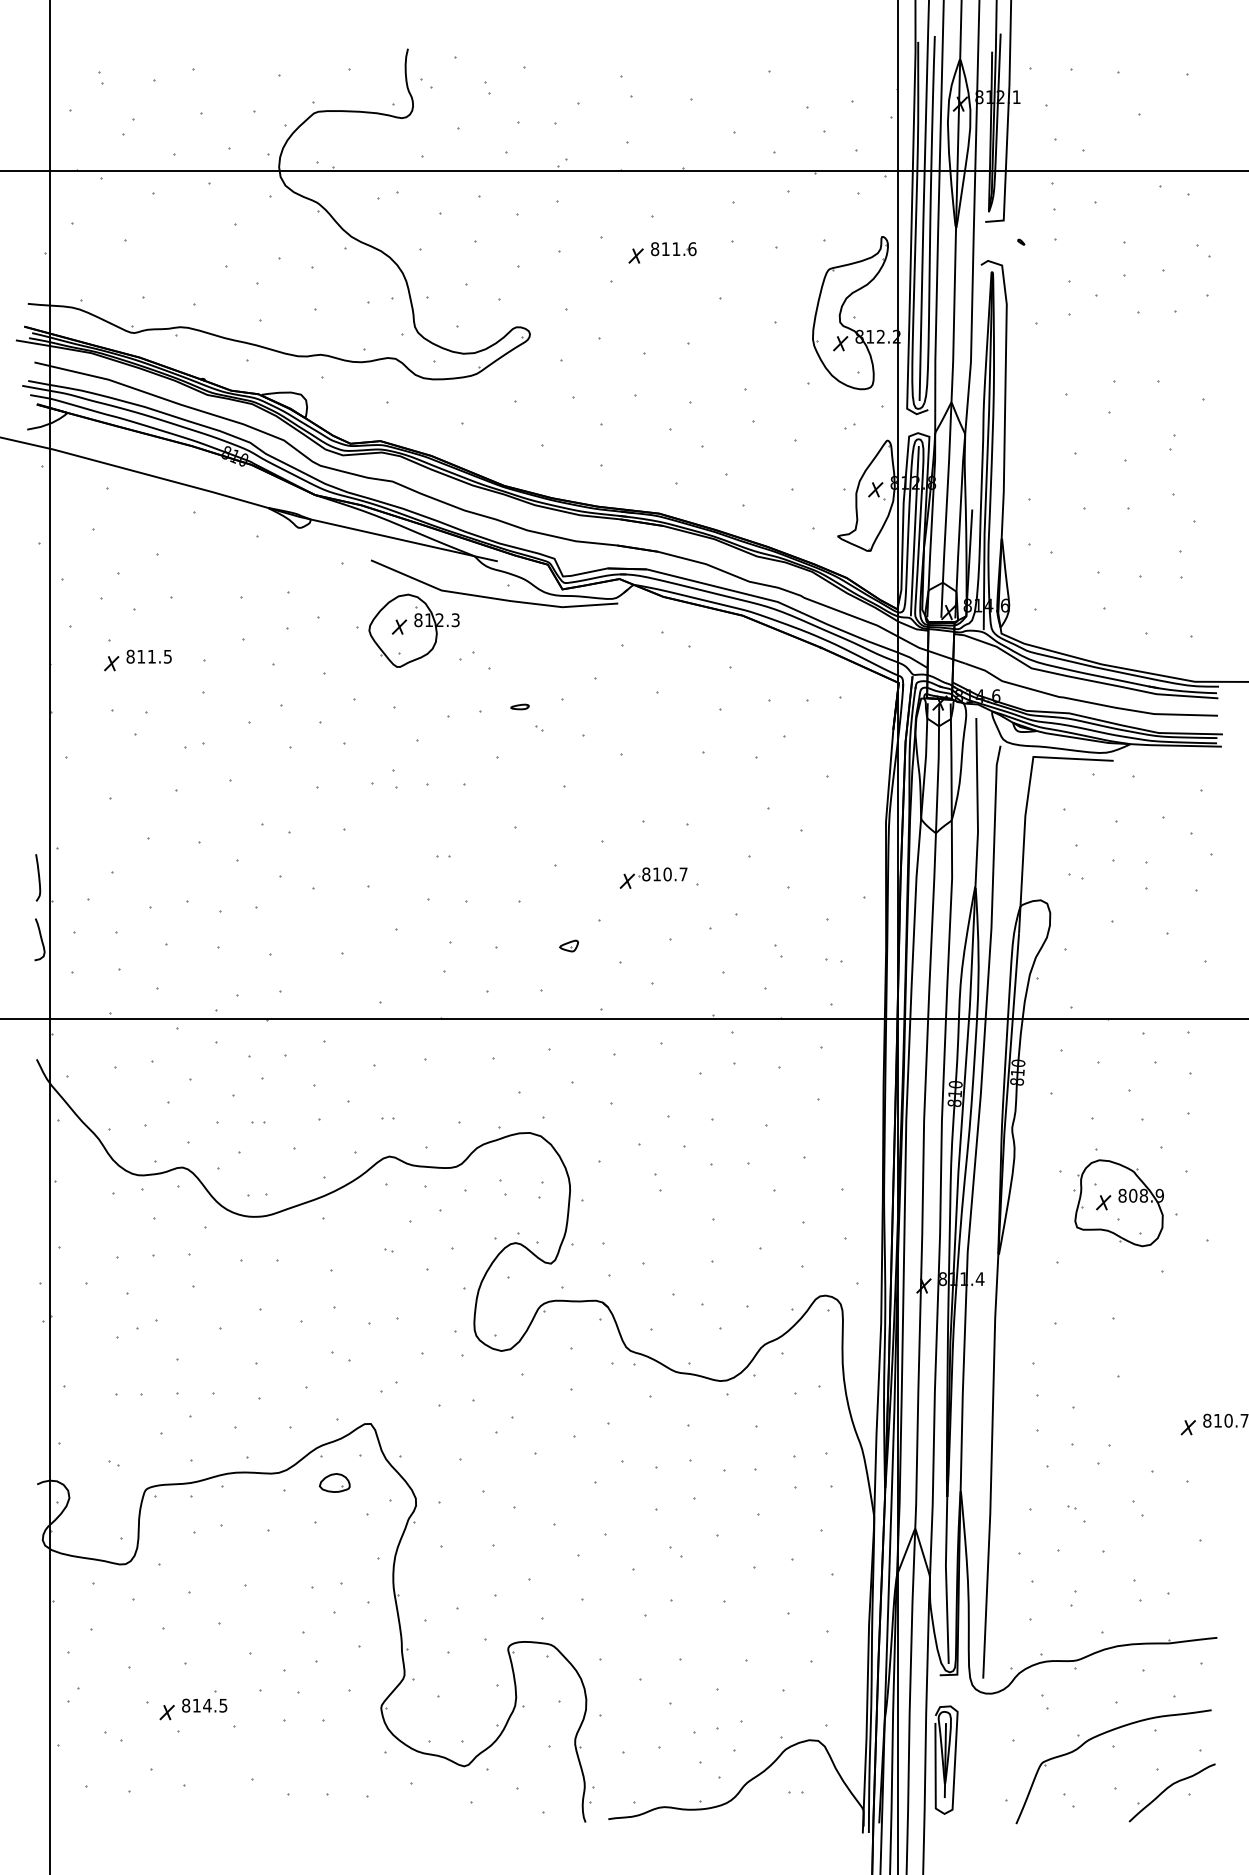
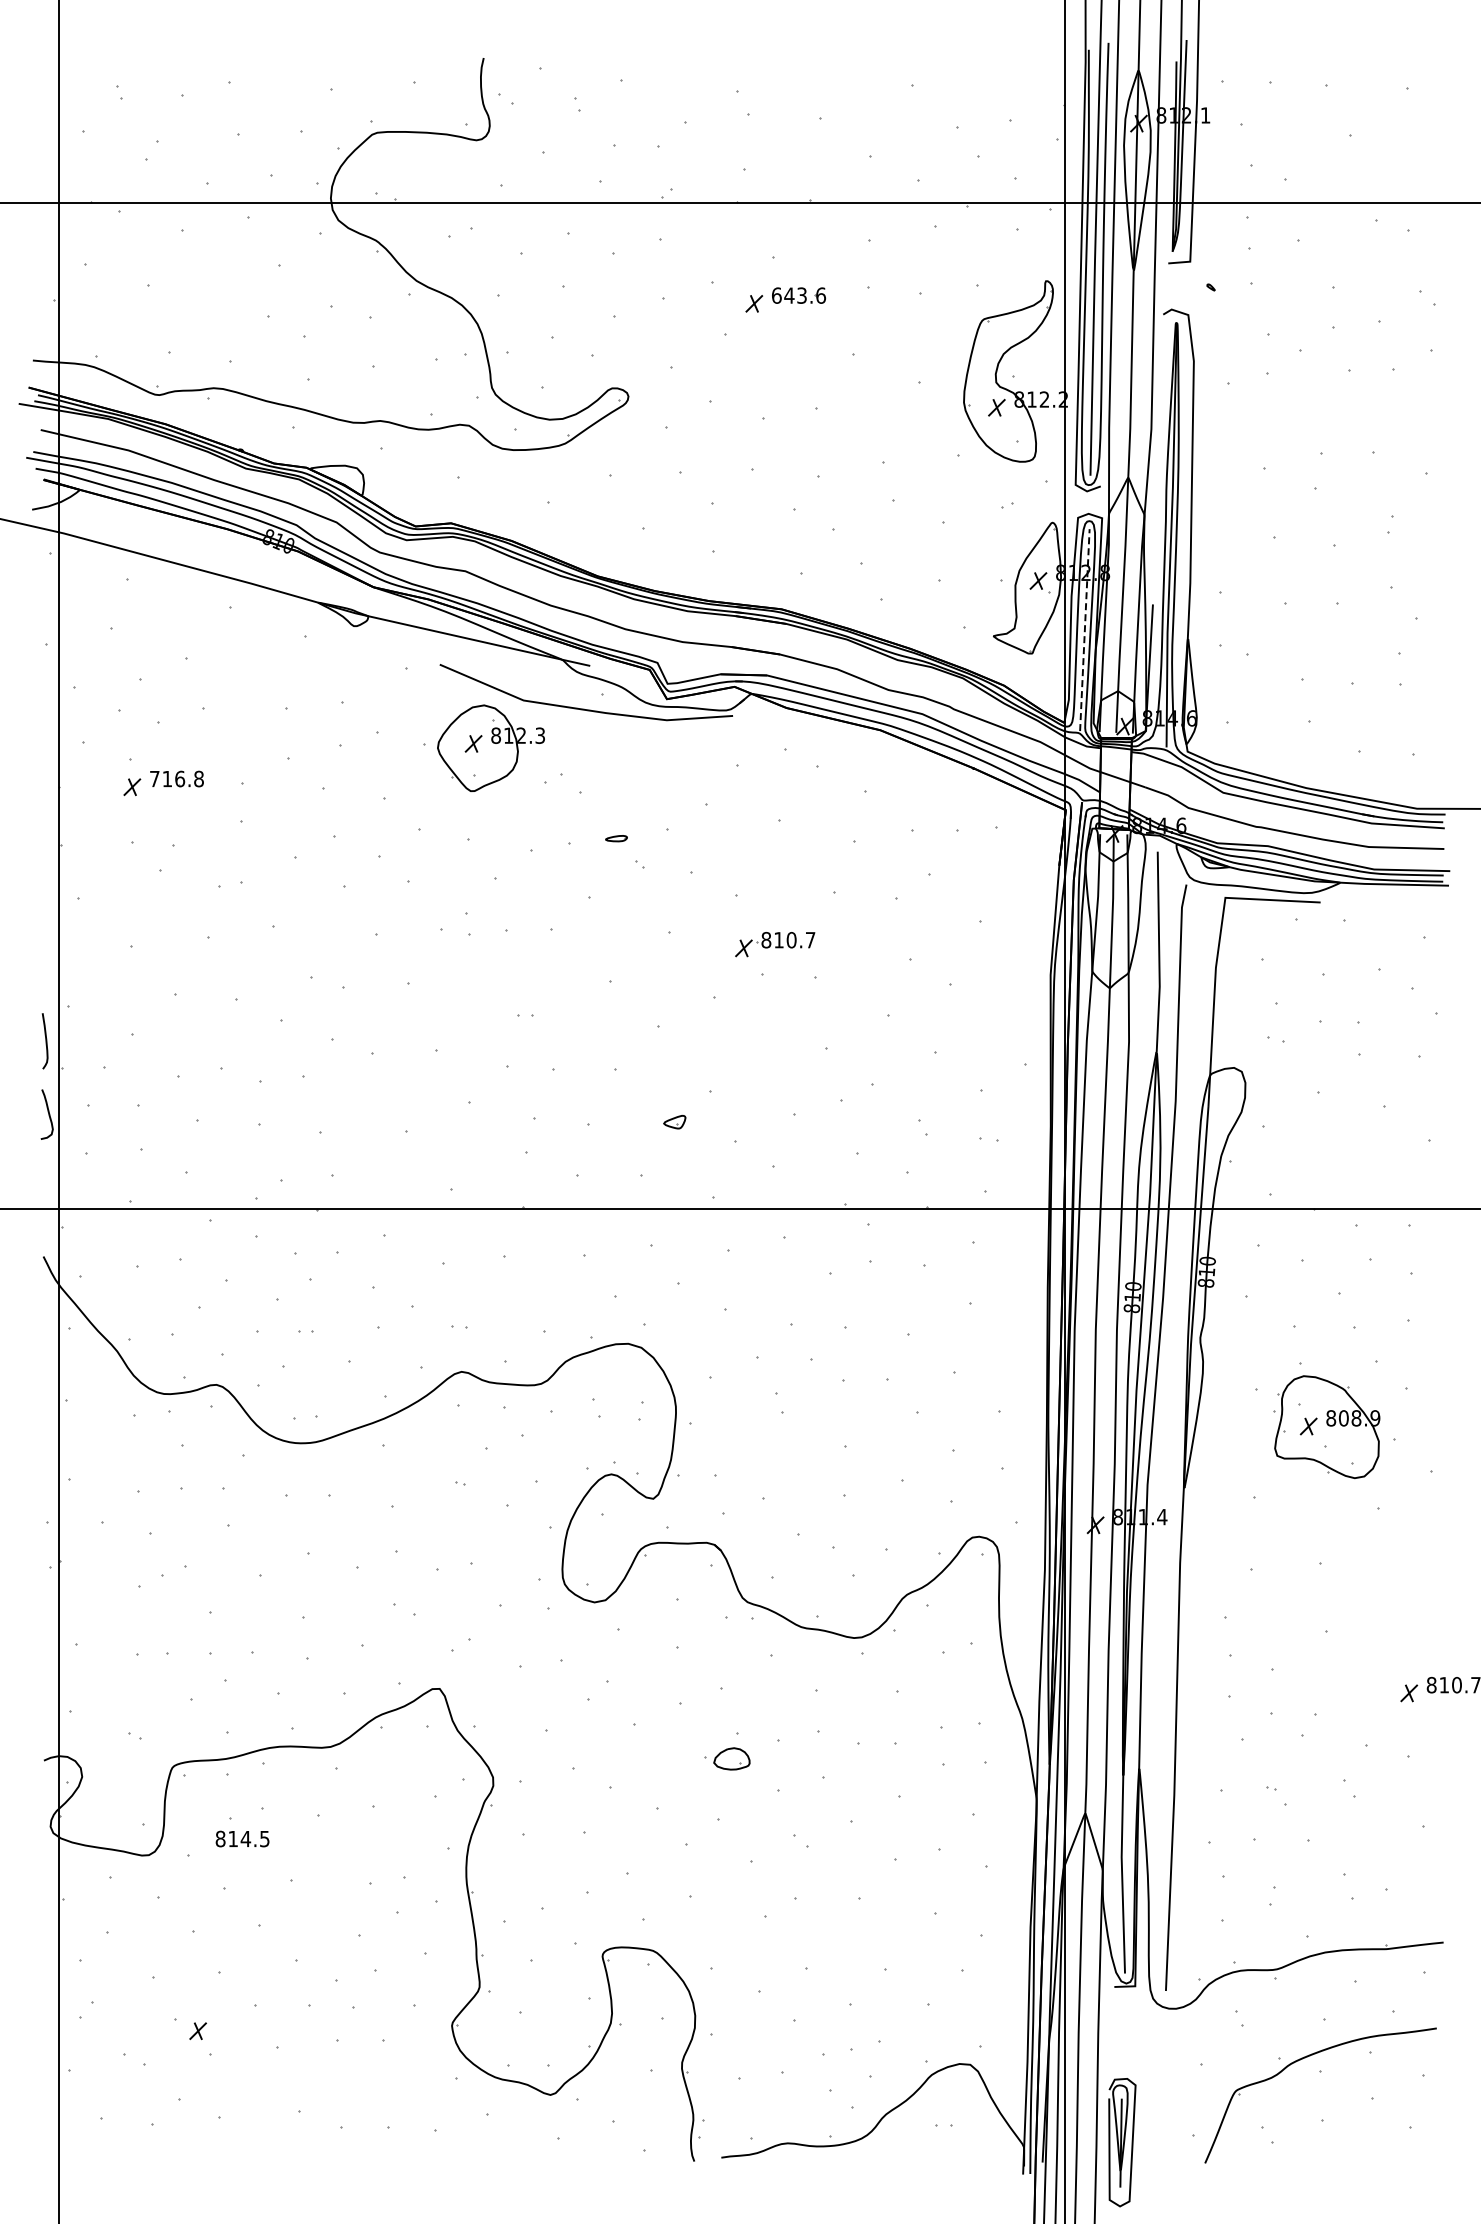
text: (664, 249) -> (788, 295), 811.6 -> 643.6
line: (914, 530) -> (1084, 629), solid -> dashed
text: (148, 656) -> (176, 778), 811.5 -> 716.8
part: (654, 878) -> (775, 944), moved
part: (334, 1482) -> (731, 1758), moved
text: (204, 1705) -> (242, 1838), moved
part: (946, 1760) -> (1122, 2142), moved
part: (1168, 1788) -> (1385, 2121), removed

